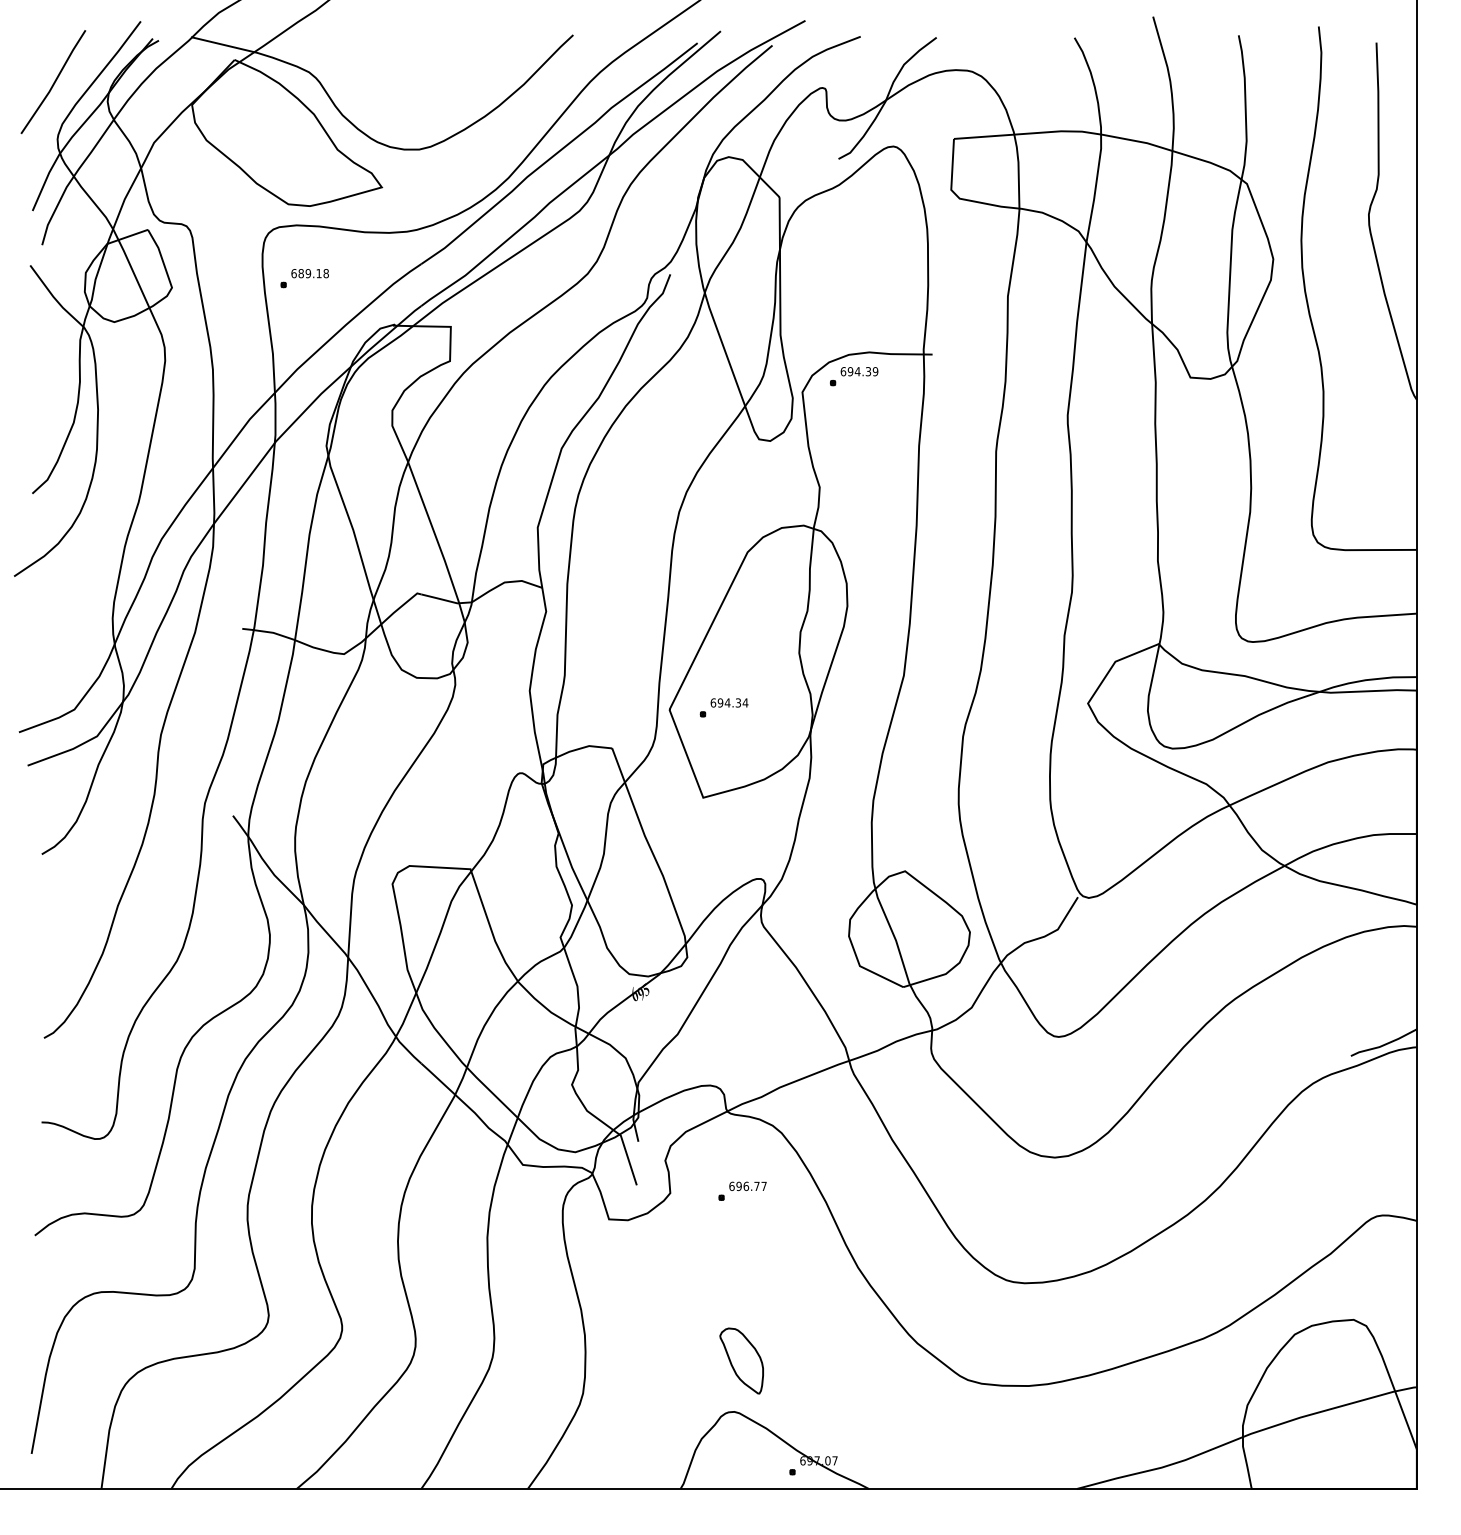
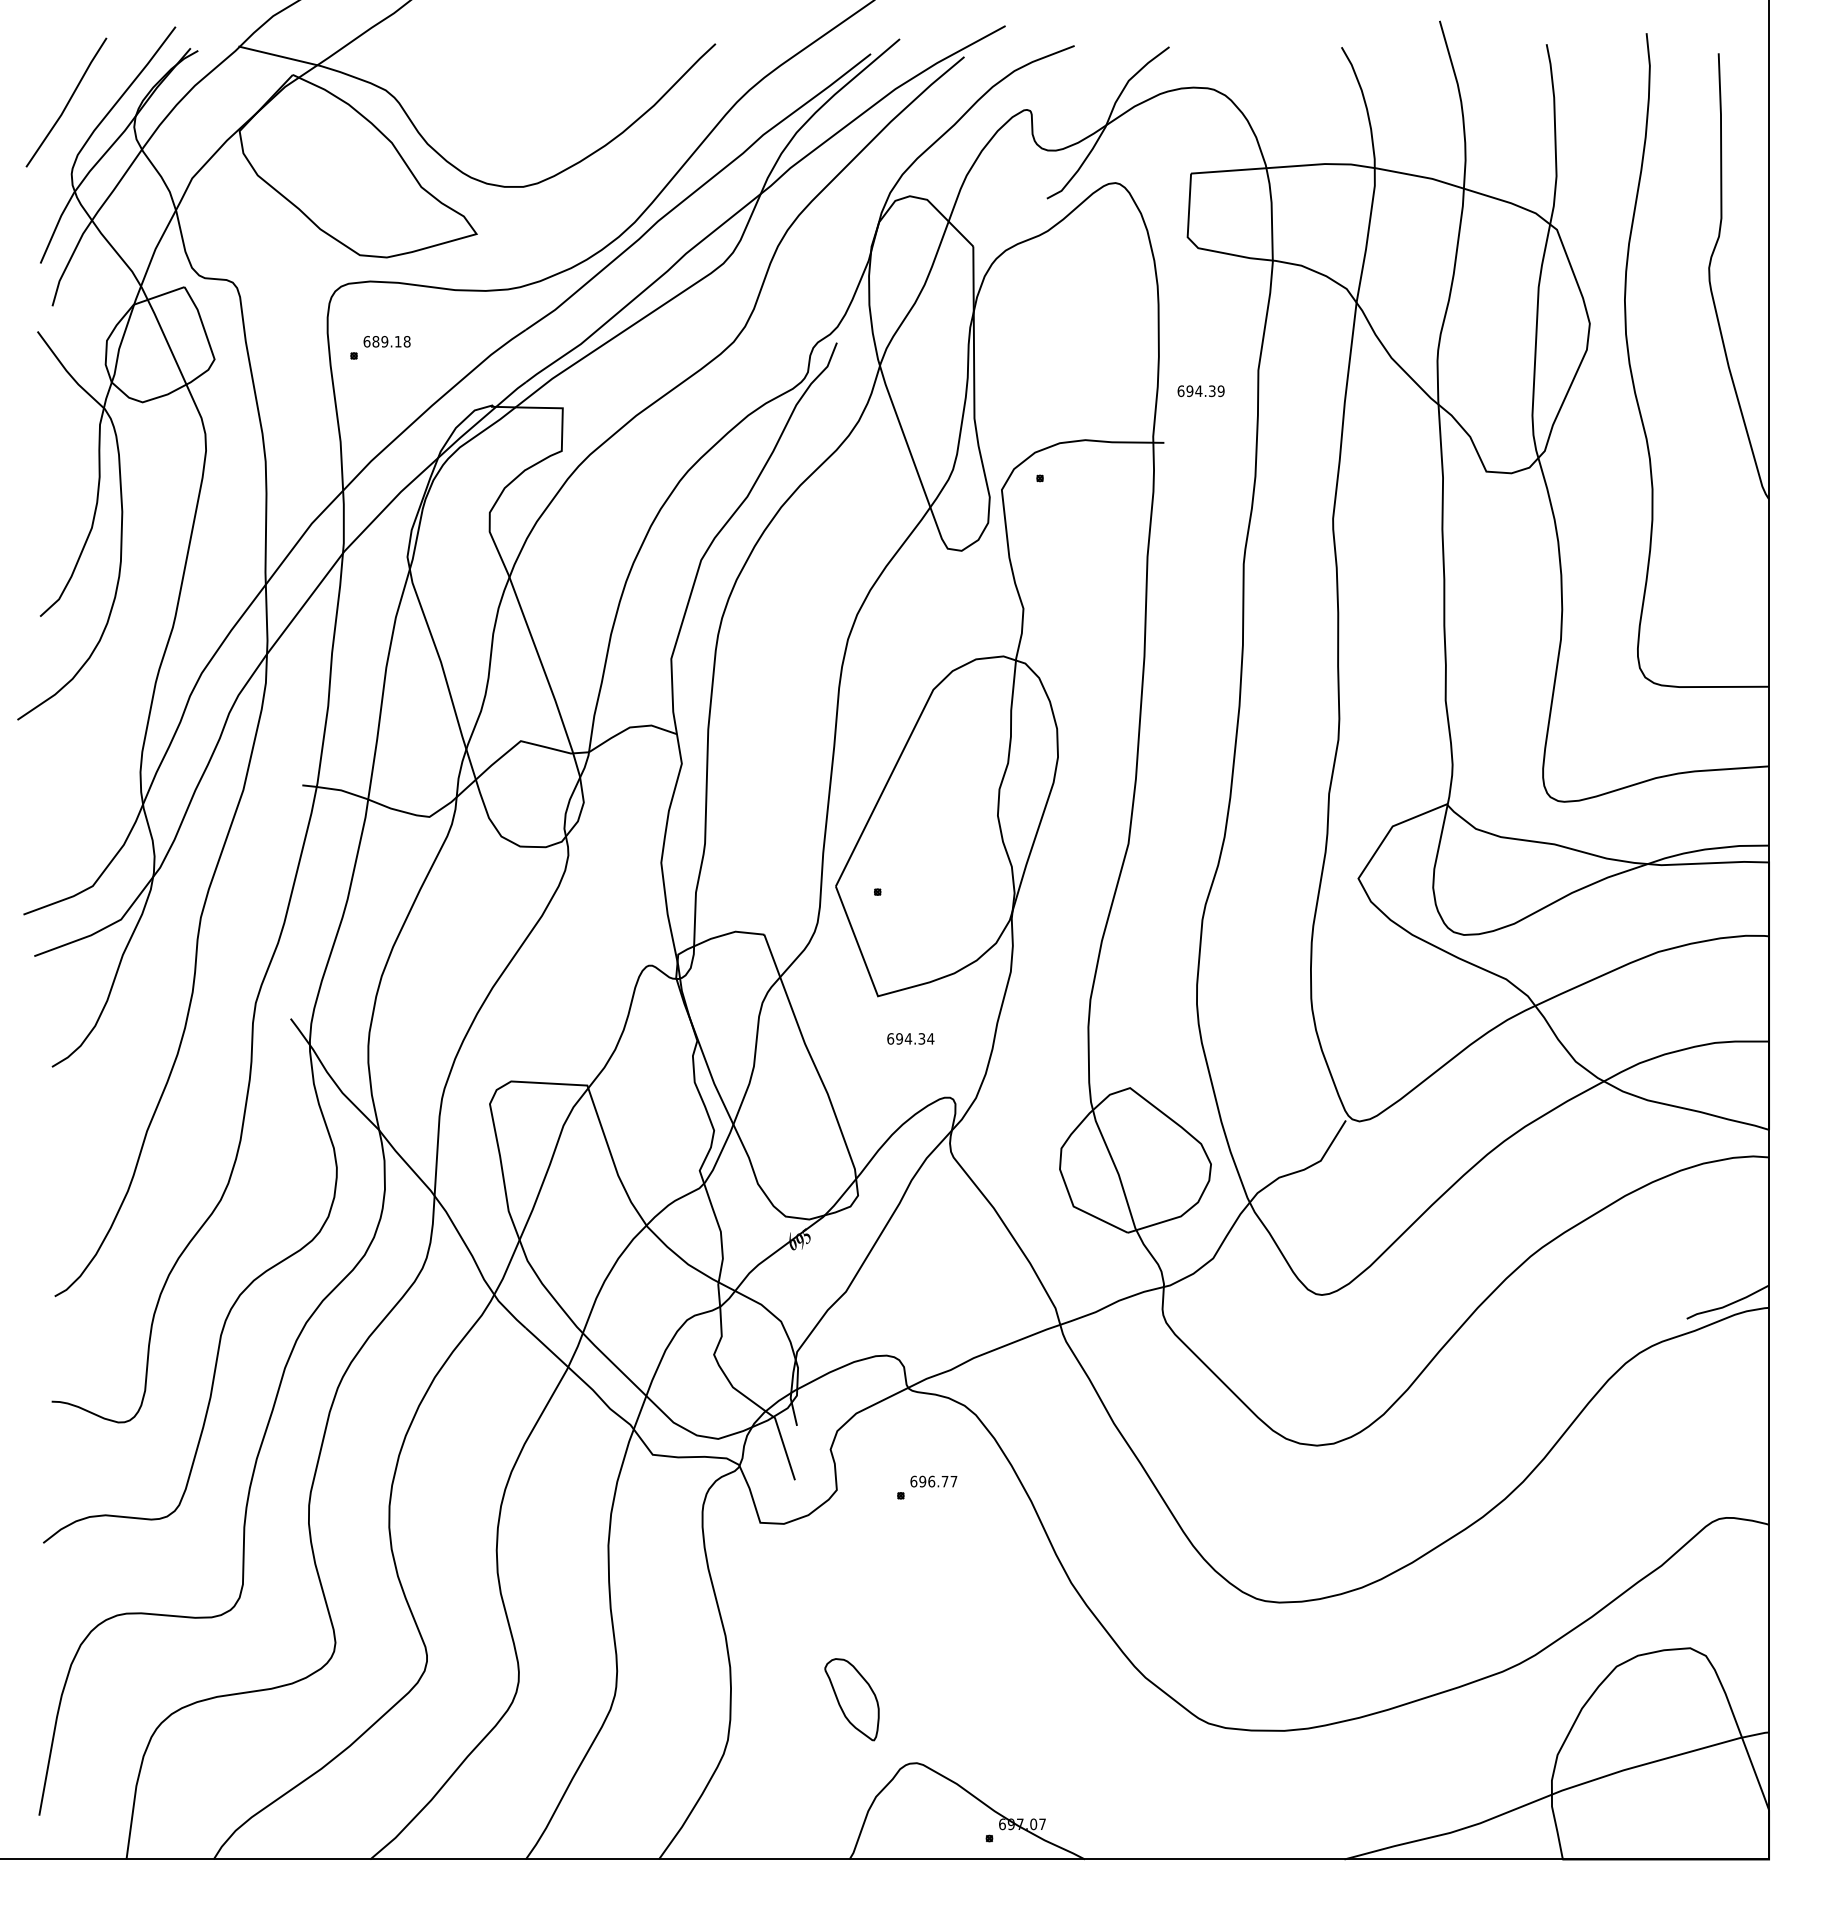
text: (859, 371) -> (1200, 391), moved
text: (729, 702) -> (910, 1038), moved
part: (741, 1360) -> (851, 1699), moved

